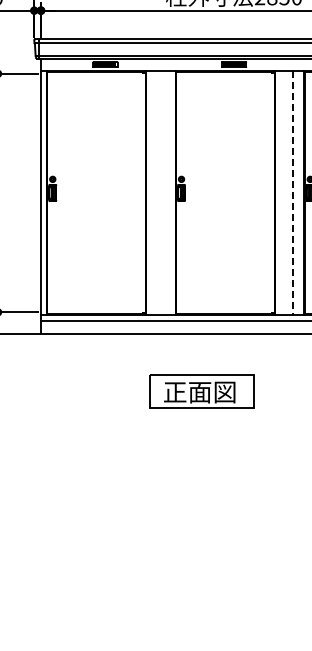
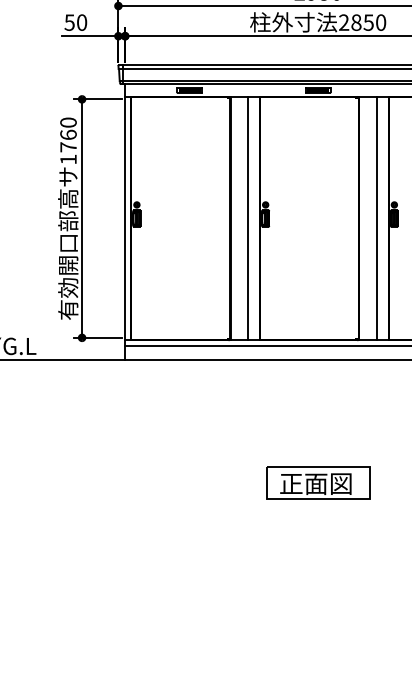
line: (164, 192) -> (248, 218), added
line: (292, 192) -> (376, 218), dashed -> solid
part: (202, 390) -> (318, 482), moved

